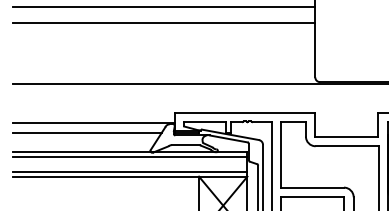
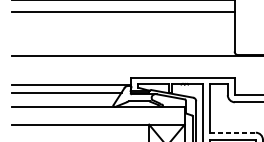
line: (129, 157) -> (98, 110), removed
line: (129, 171) -> (98, 120), removed
line: (313, 187) -> (233, 132), solid -> dashed

